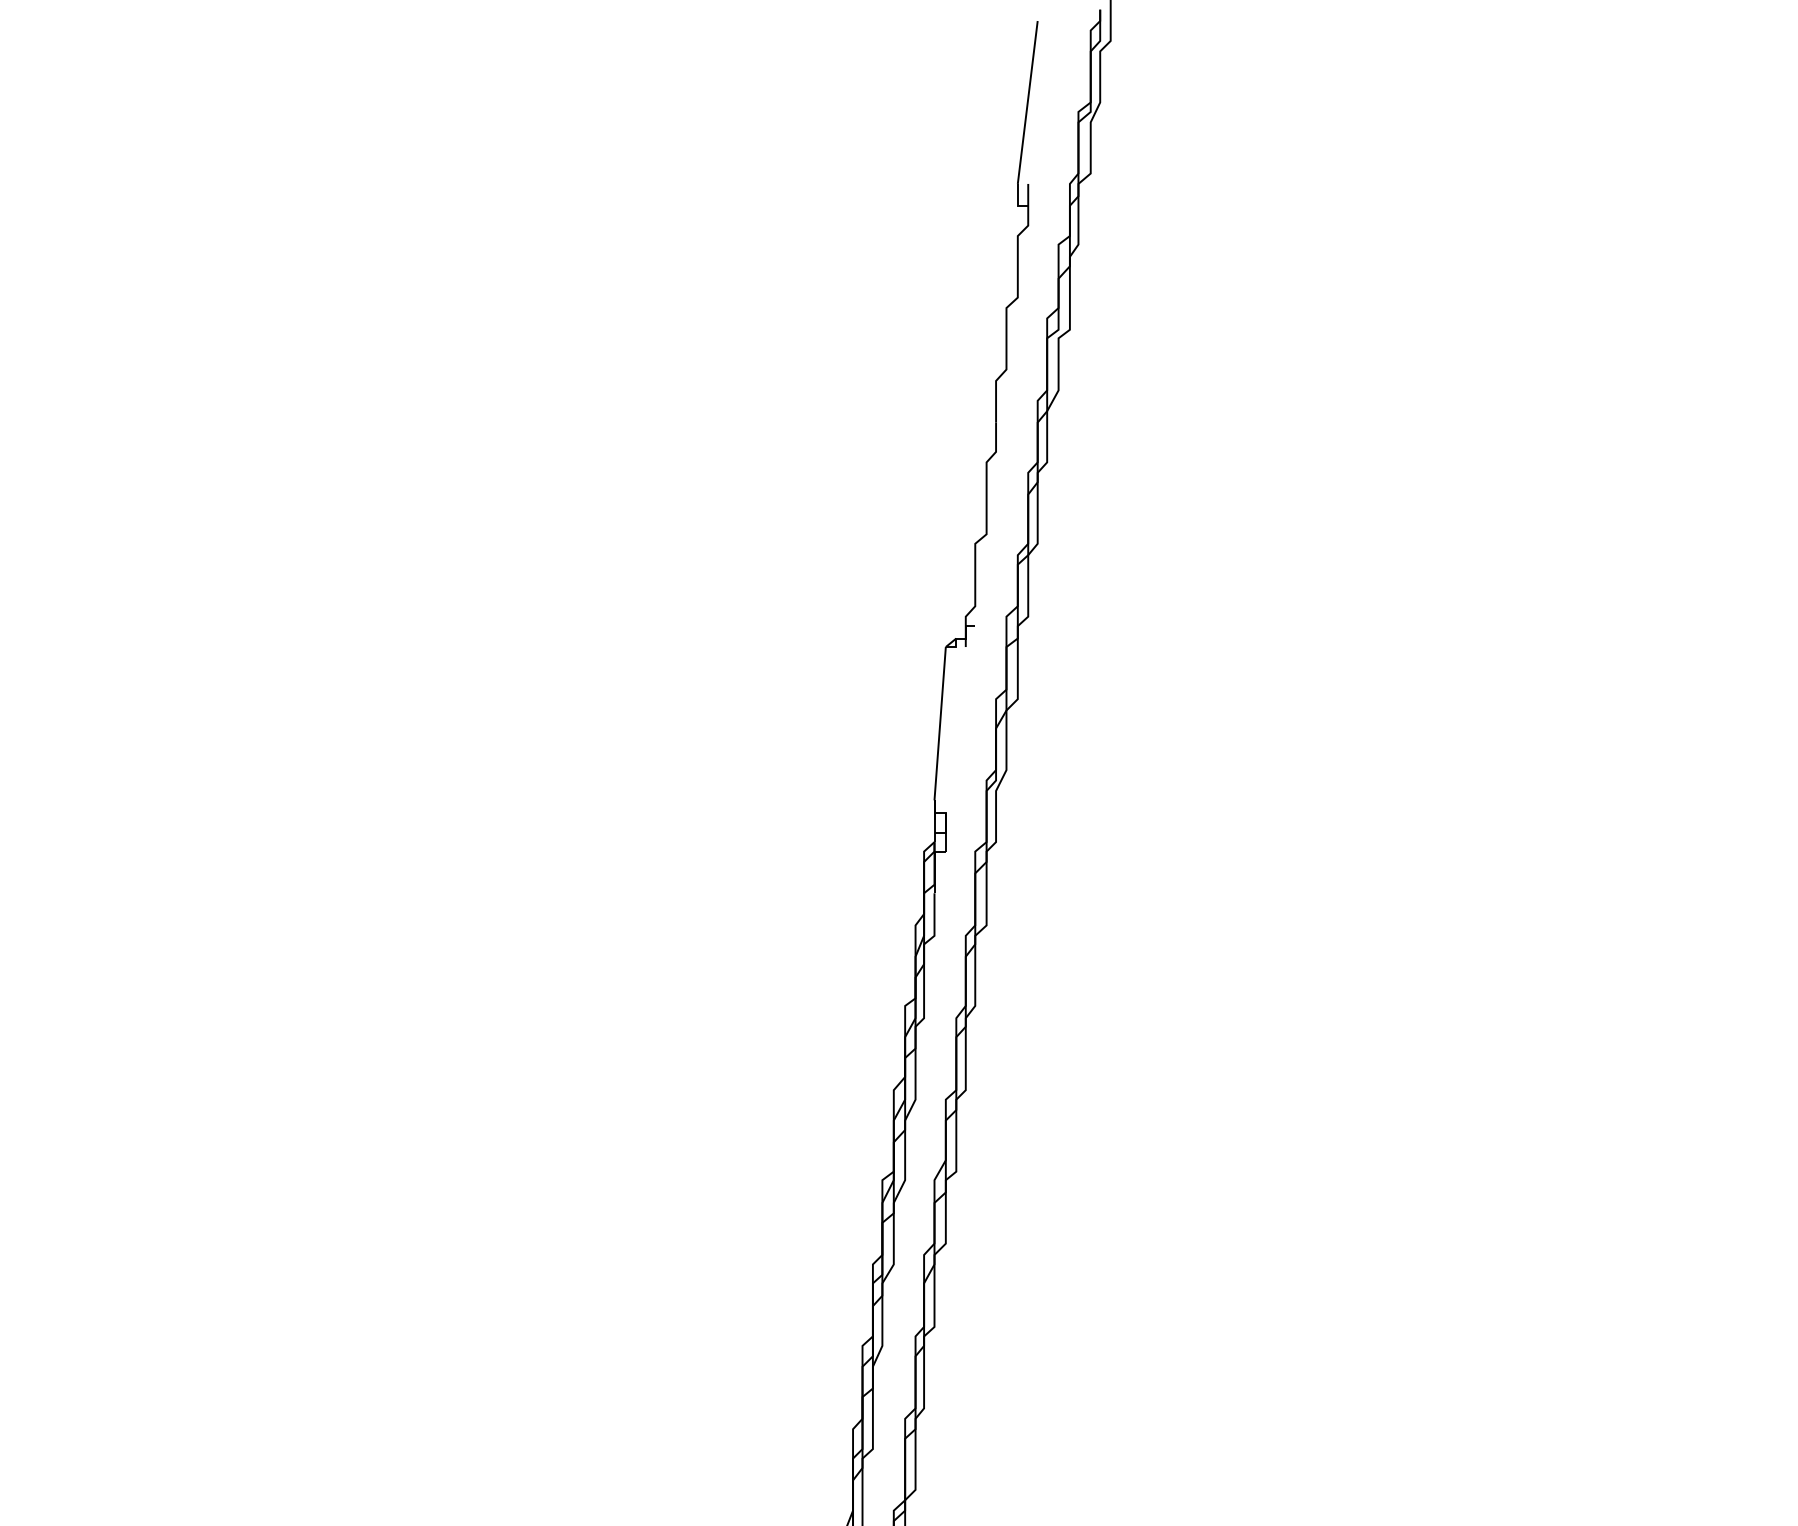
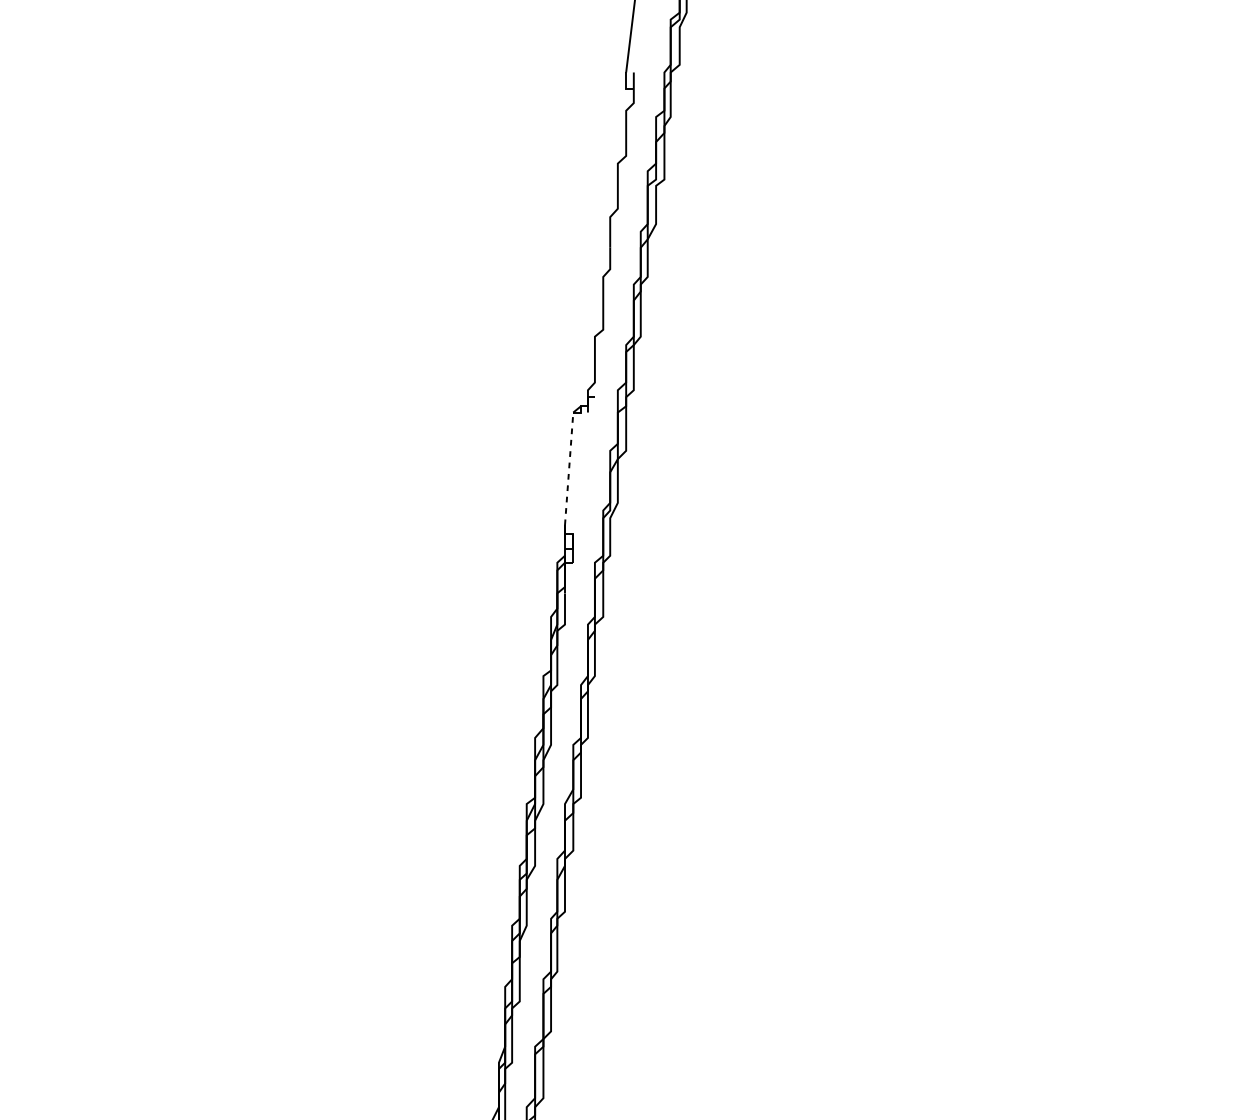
line: (940, 723) -> (569, 468), solid -> dashed

